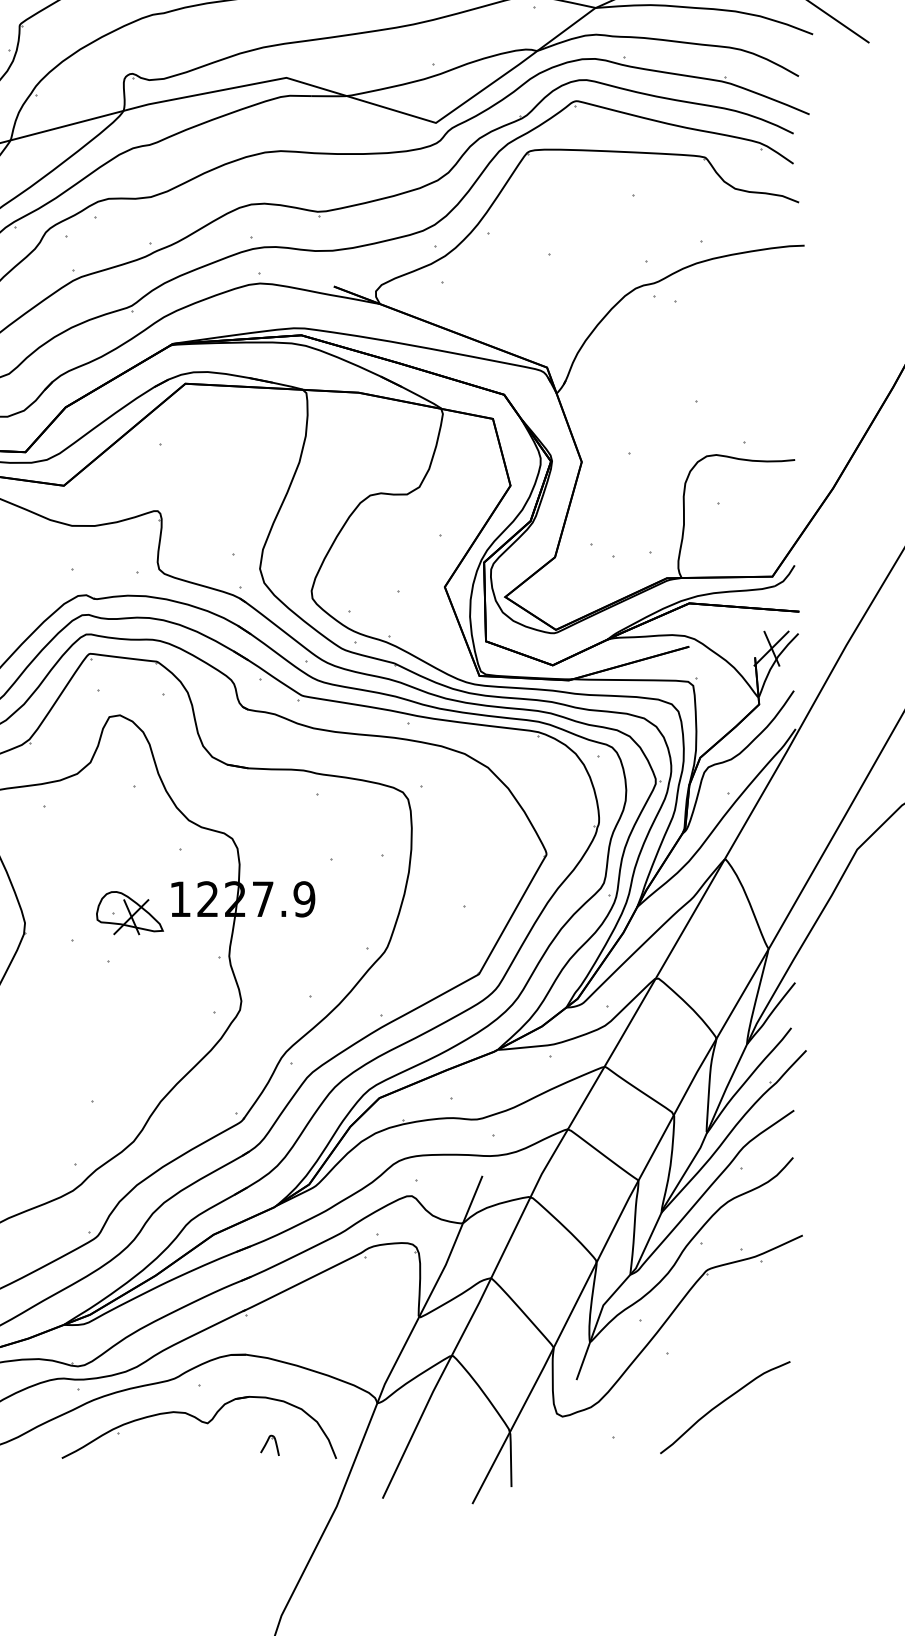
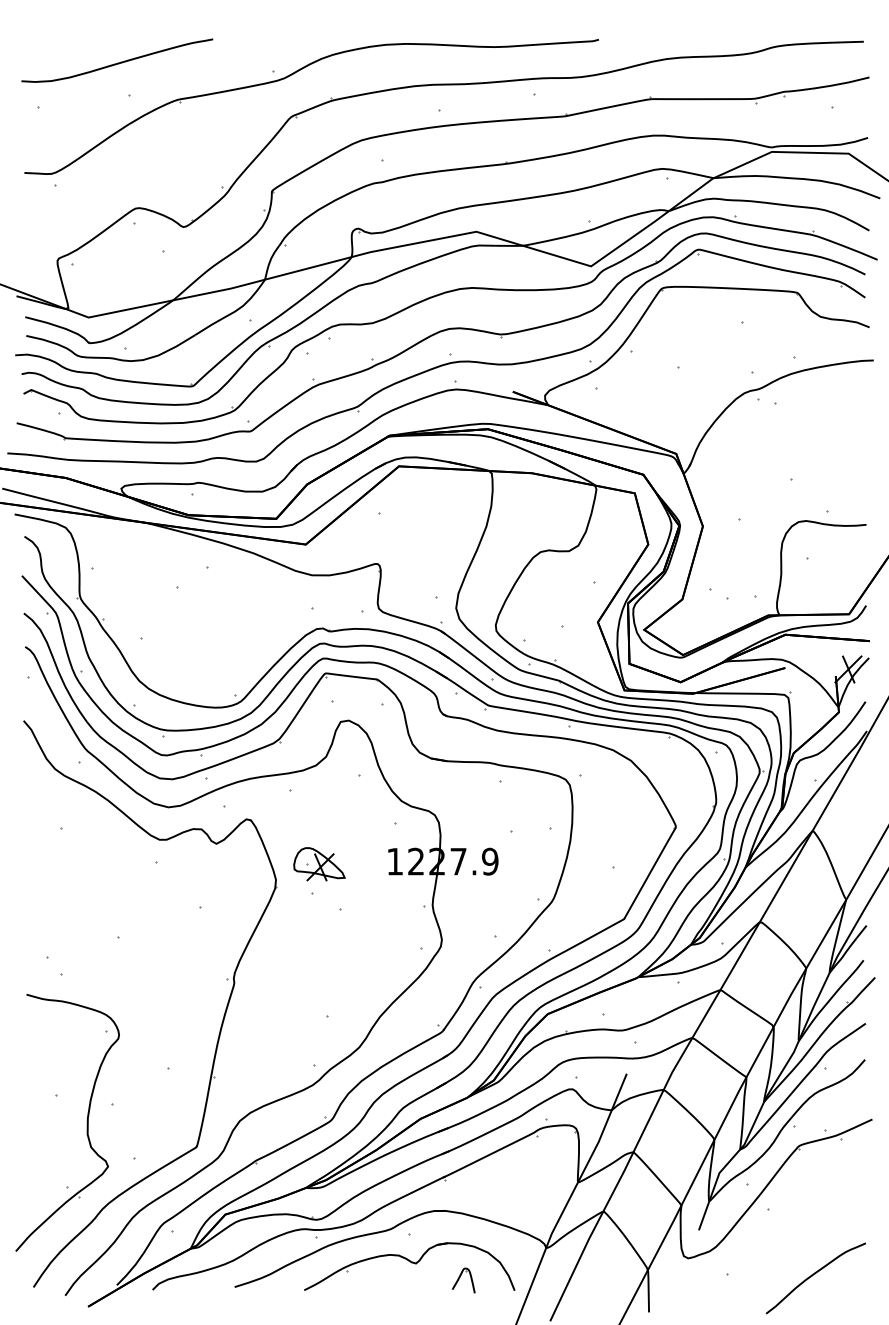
part: (130, 913) -> (319, 864), moved
curve: (722, 1403) -> (813, 1275), moved
part: (269, 1445) -> (463, 1280), size x1.6

